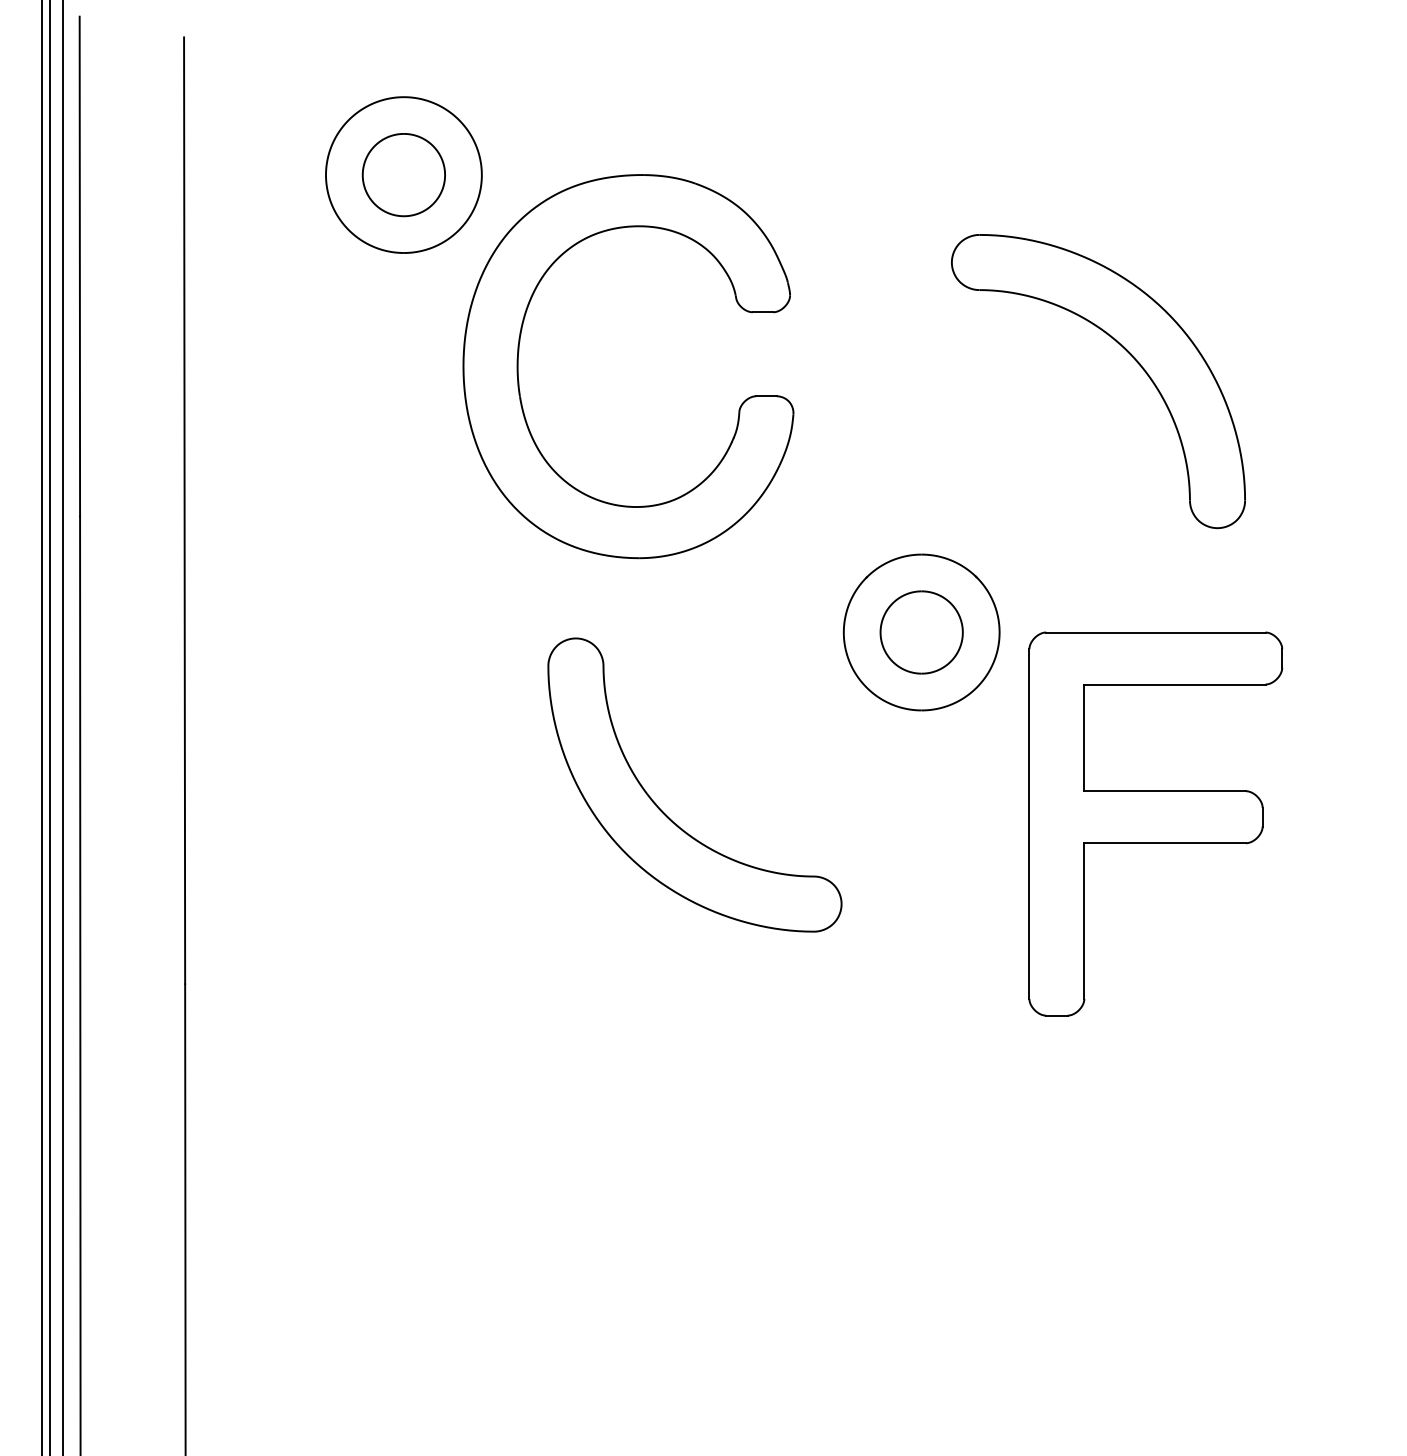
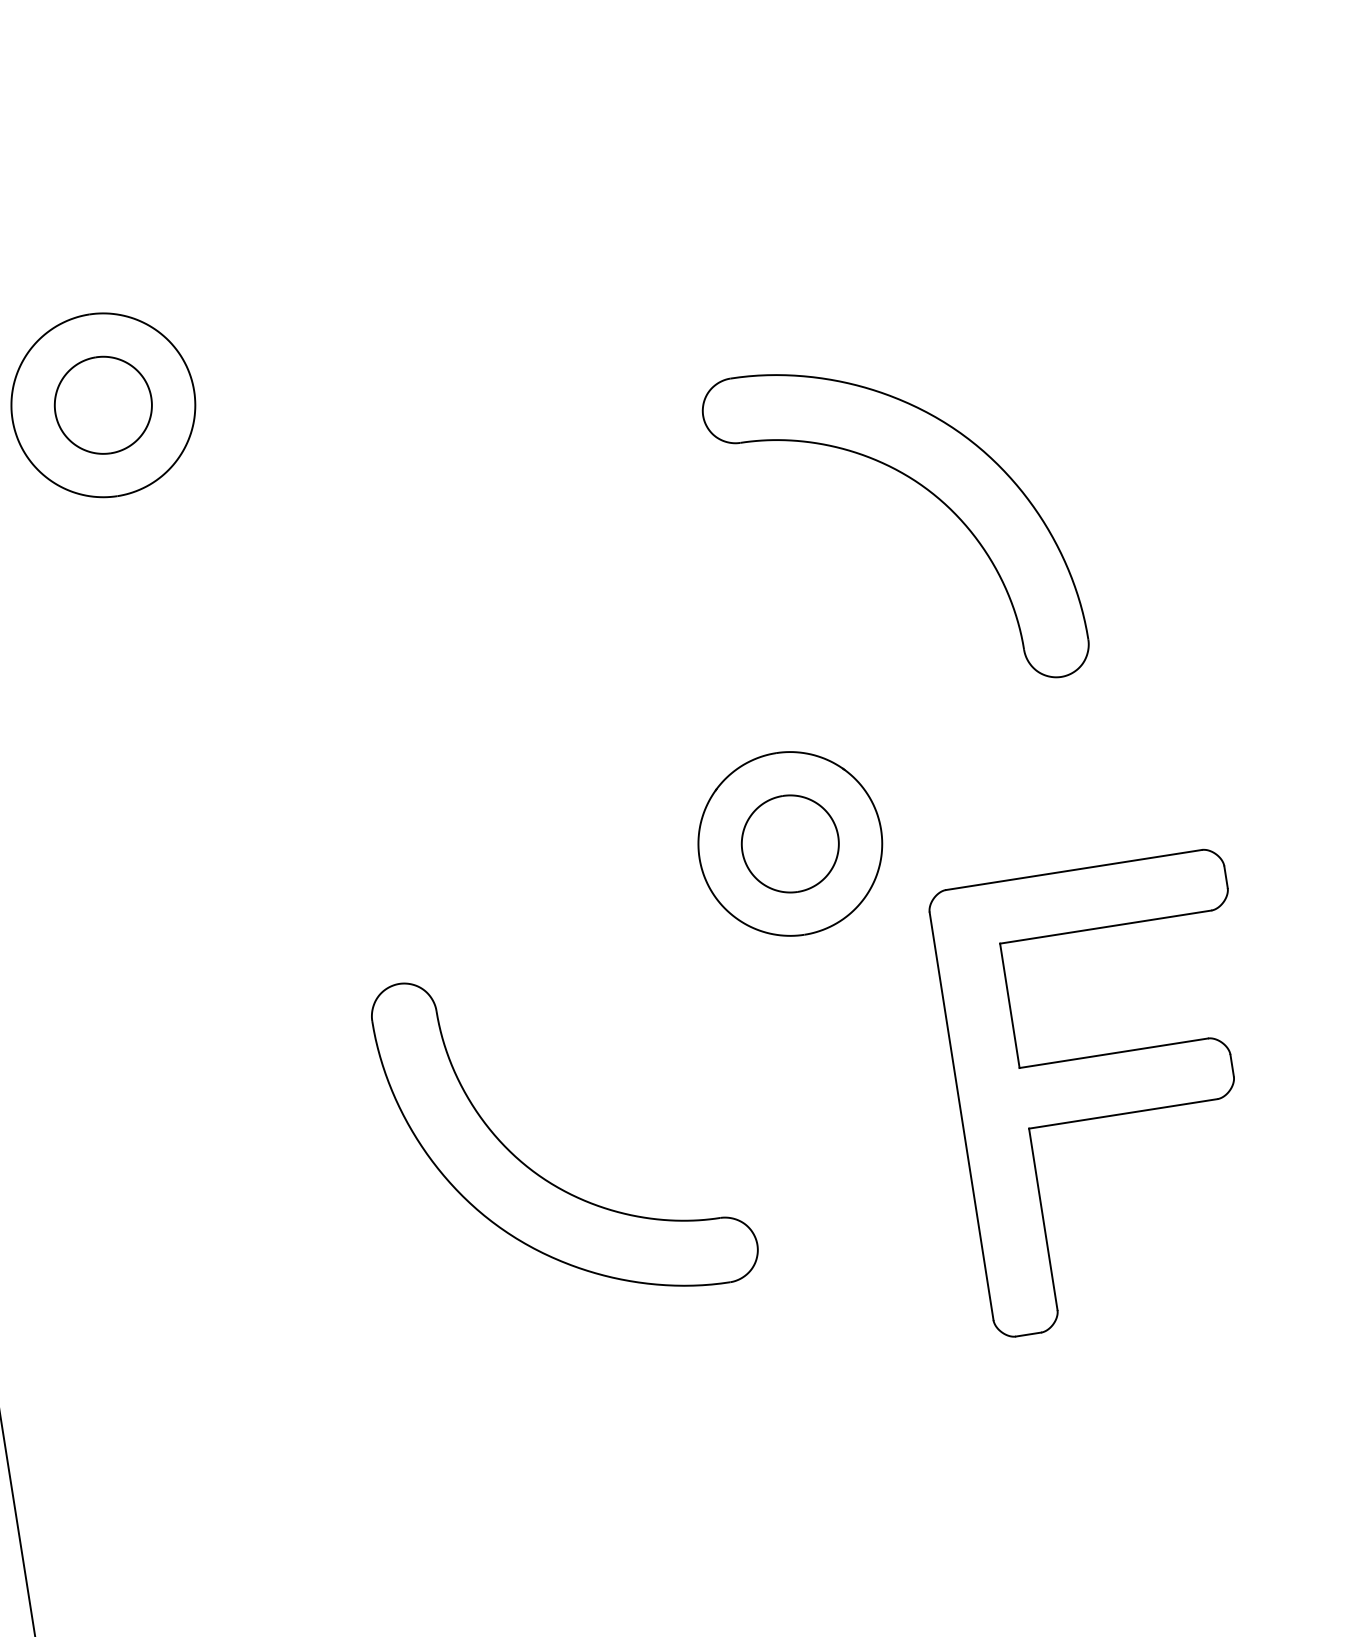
part: (1127, 352) -> (924, 488), moved
part: (518, 366) -> (271, 607), removed
part: (665, 813) -> (535, 1171), moved
part: (1155, 823) -> (1108, 1092), moved

